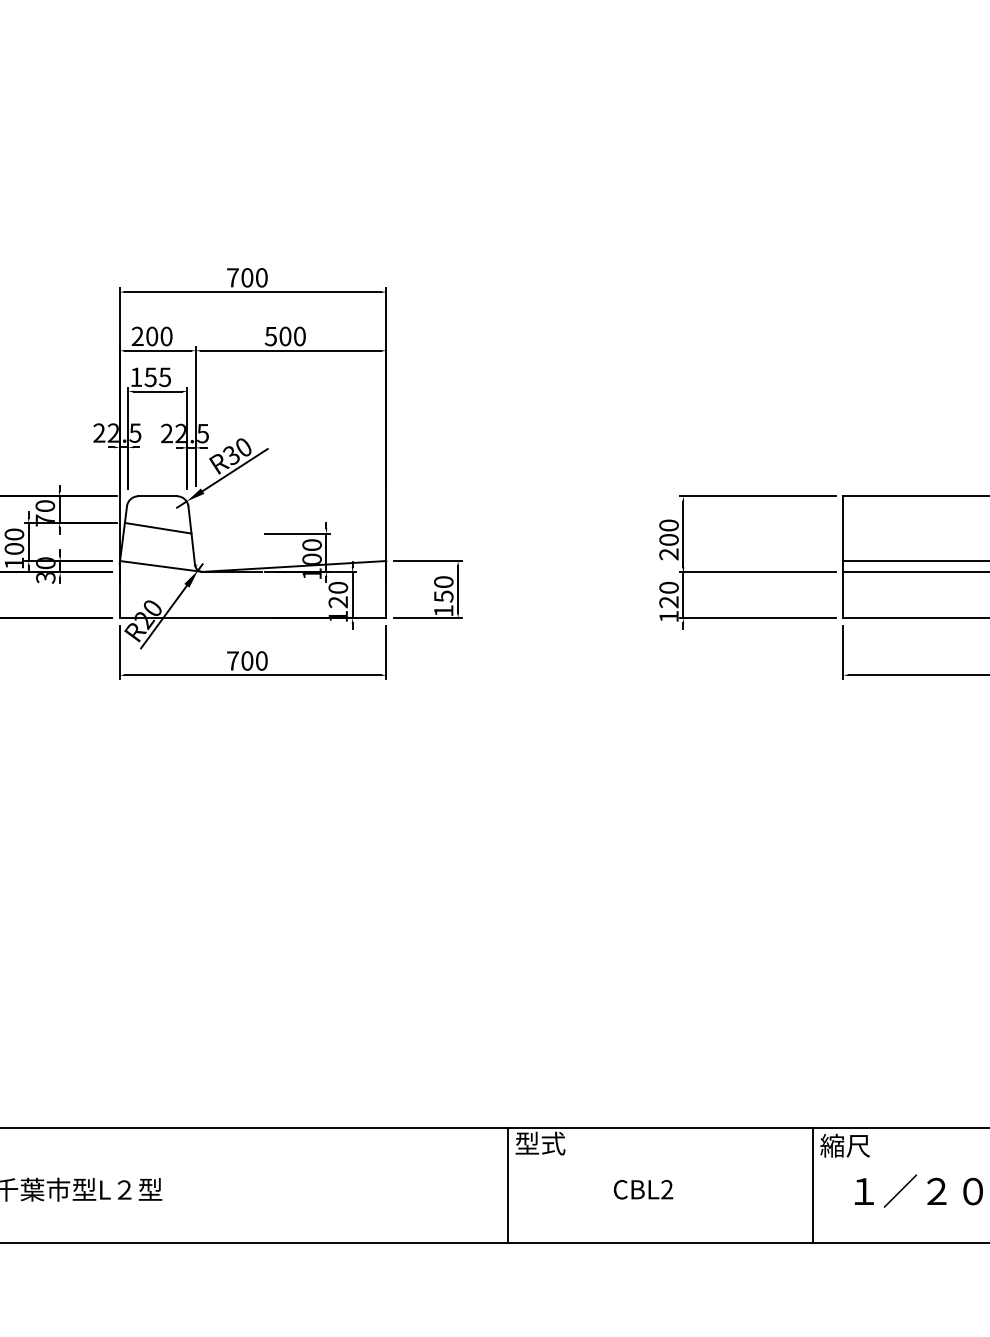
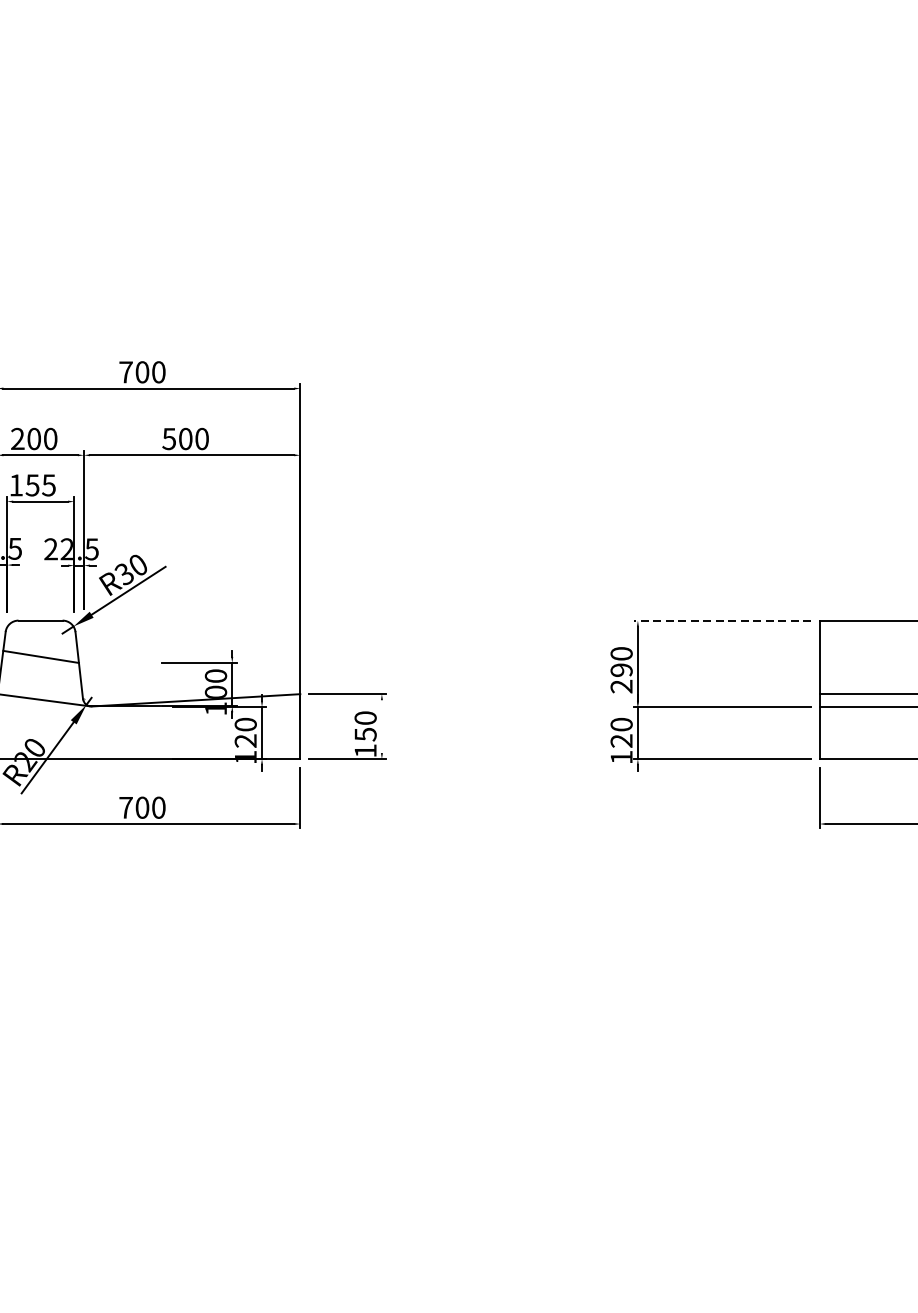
line: (757, 496) -> (722, 620), solid -> dashed
text: (668, 539) -> (621, 669), 200 -> 290
line: (458, 589) -> (382, 726), removed

